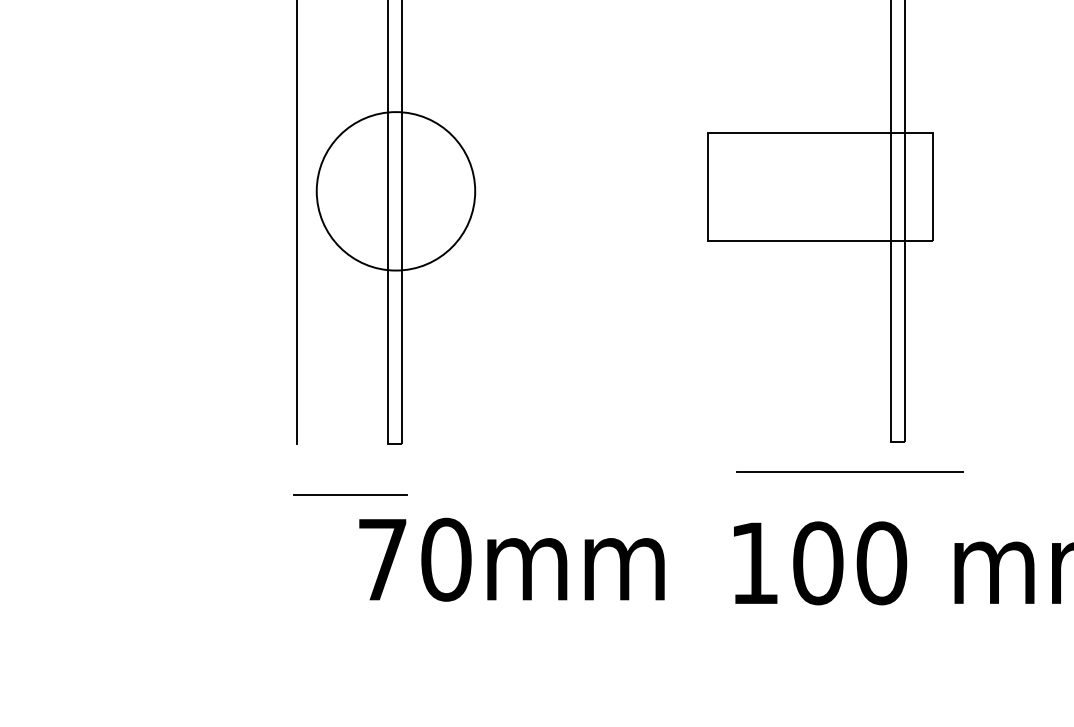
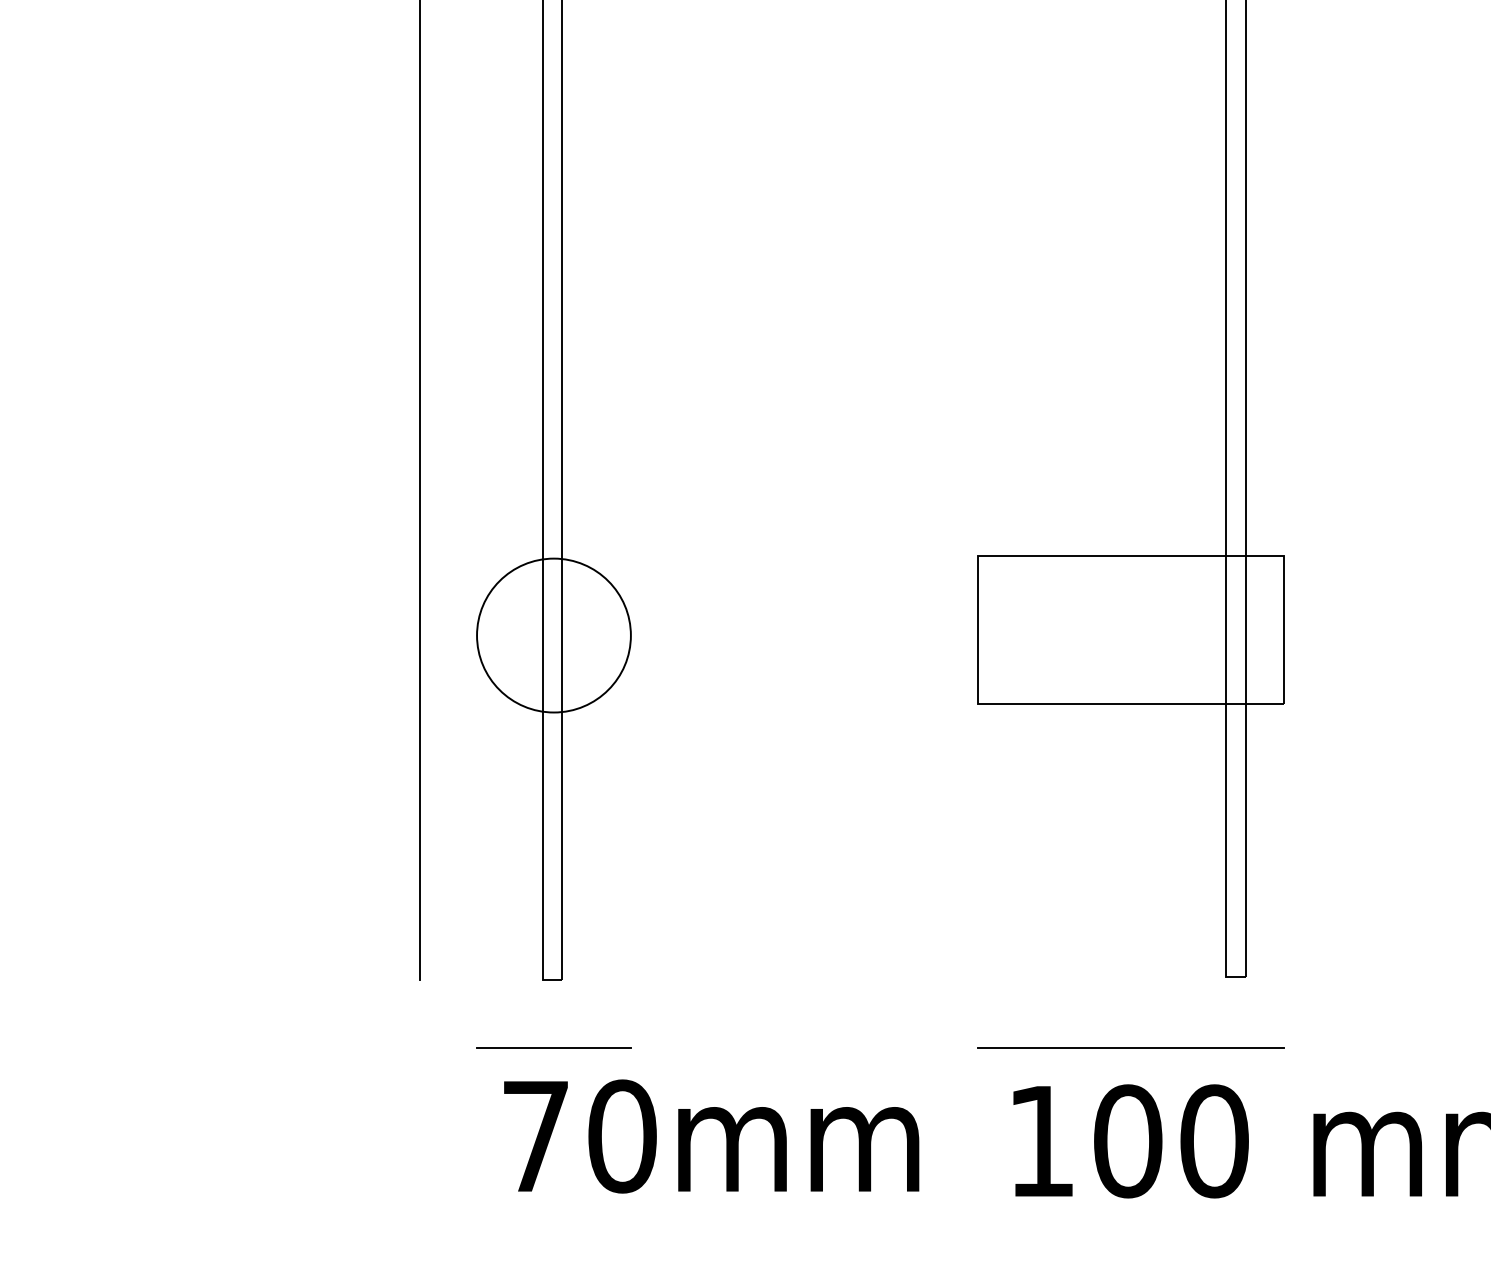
circle: (395, 191) -> (553, 635), size x0.71
line: (849, 471) -> (1130, 1047), moved
line: (350, 494) -> (553, 1047), moved

